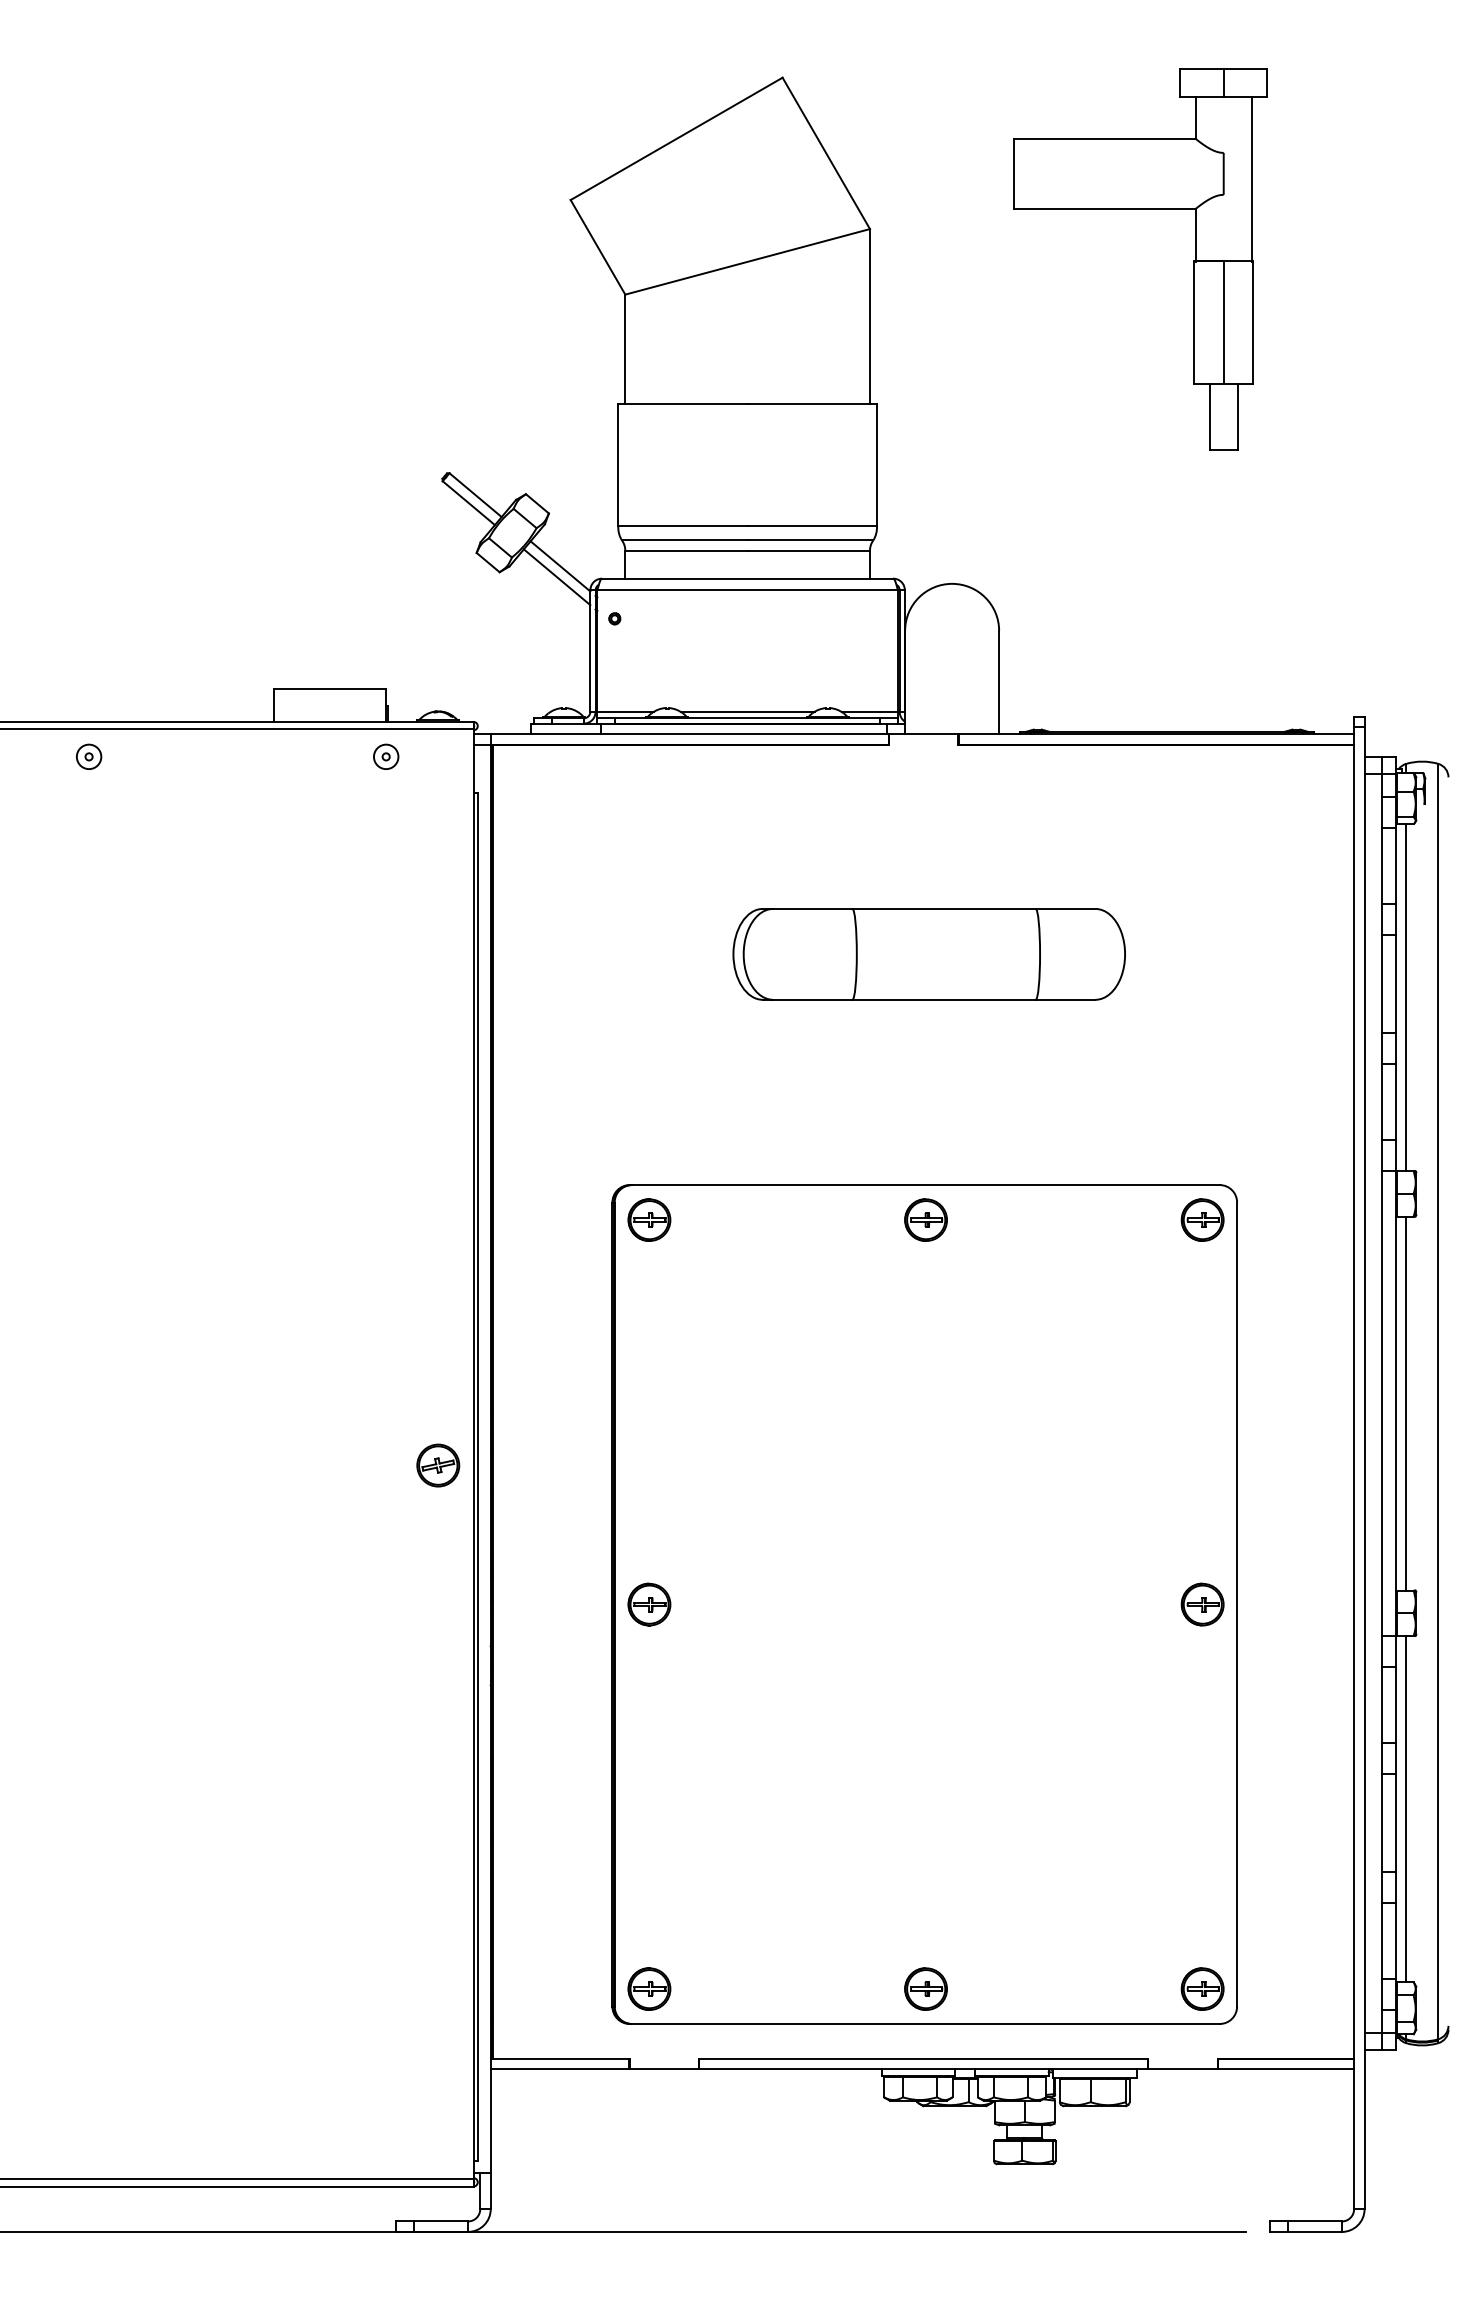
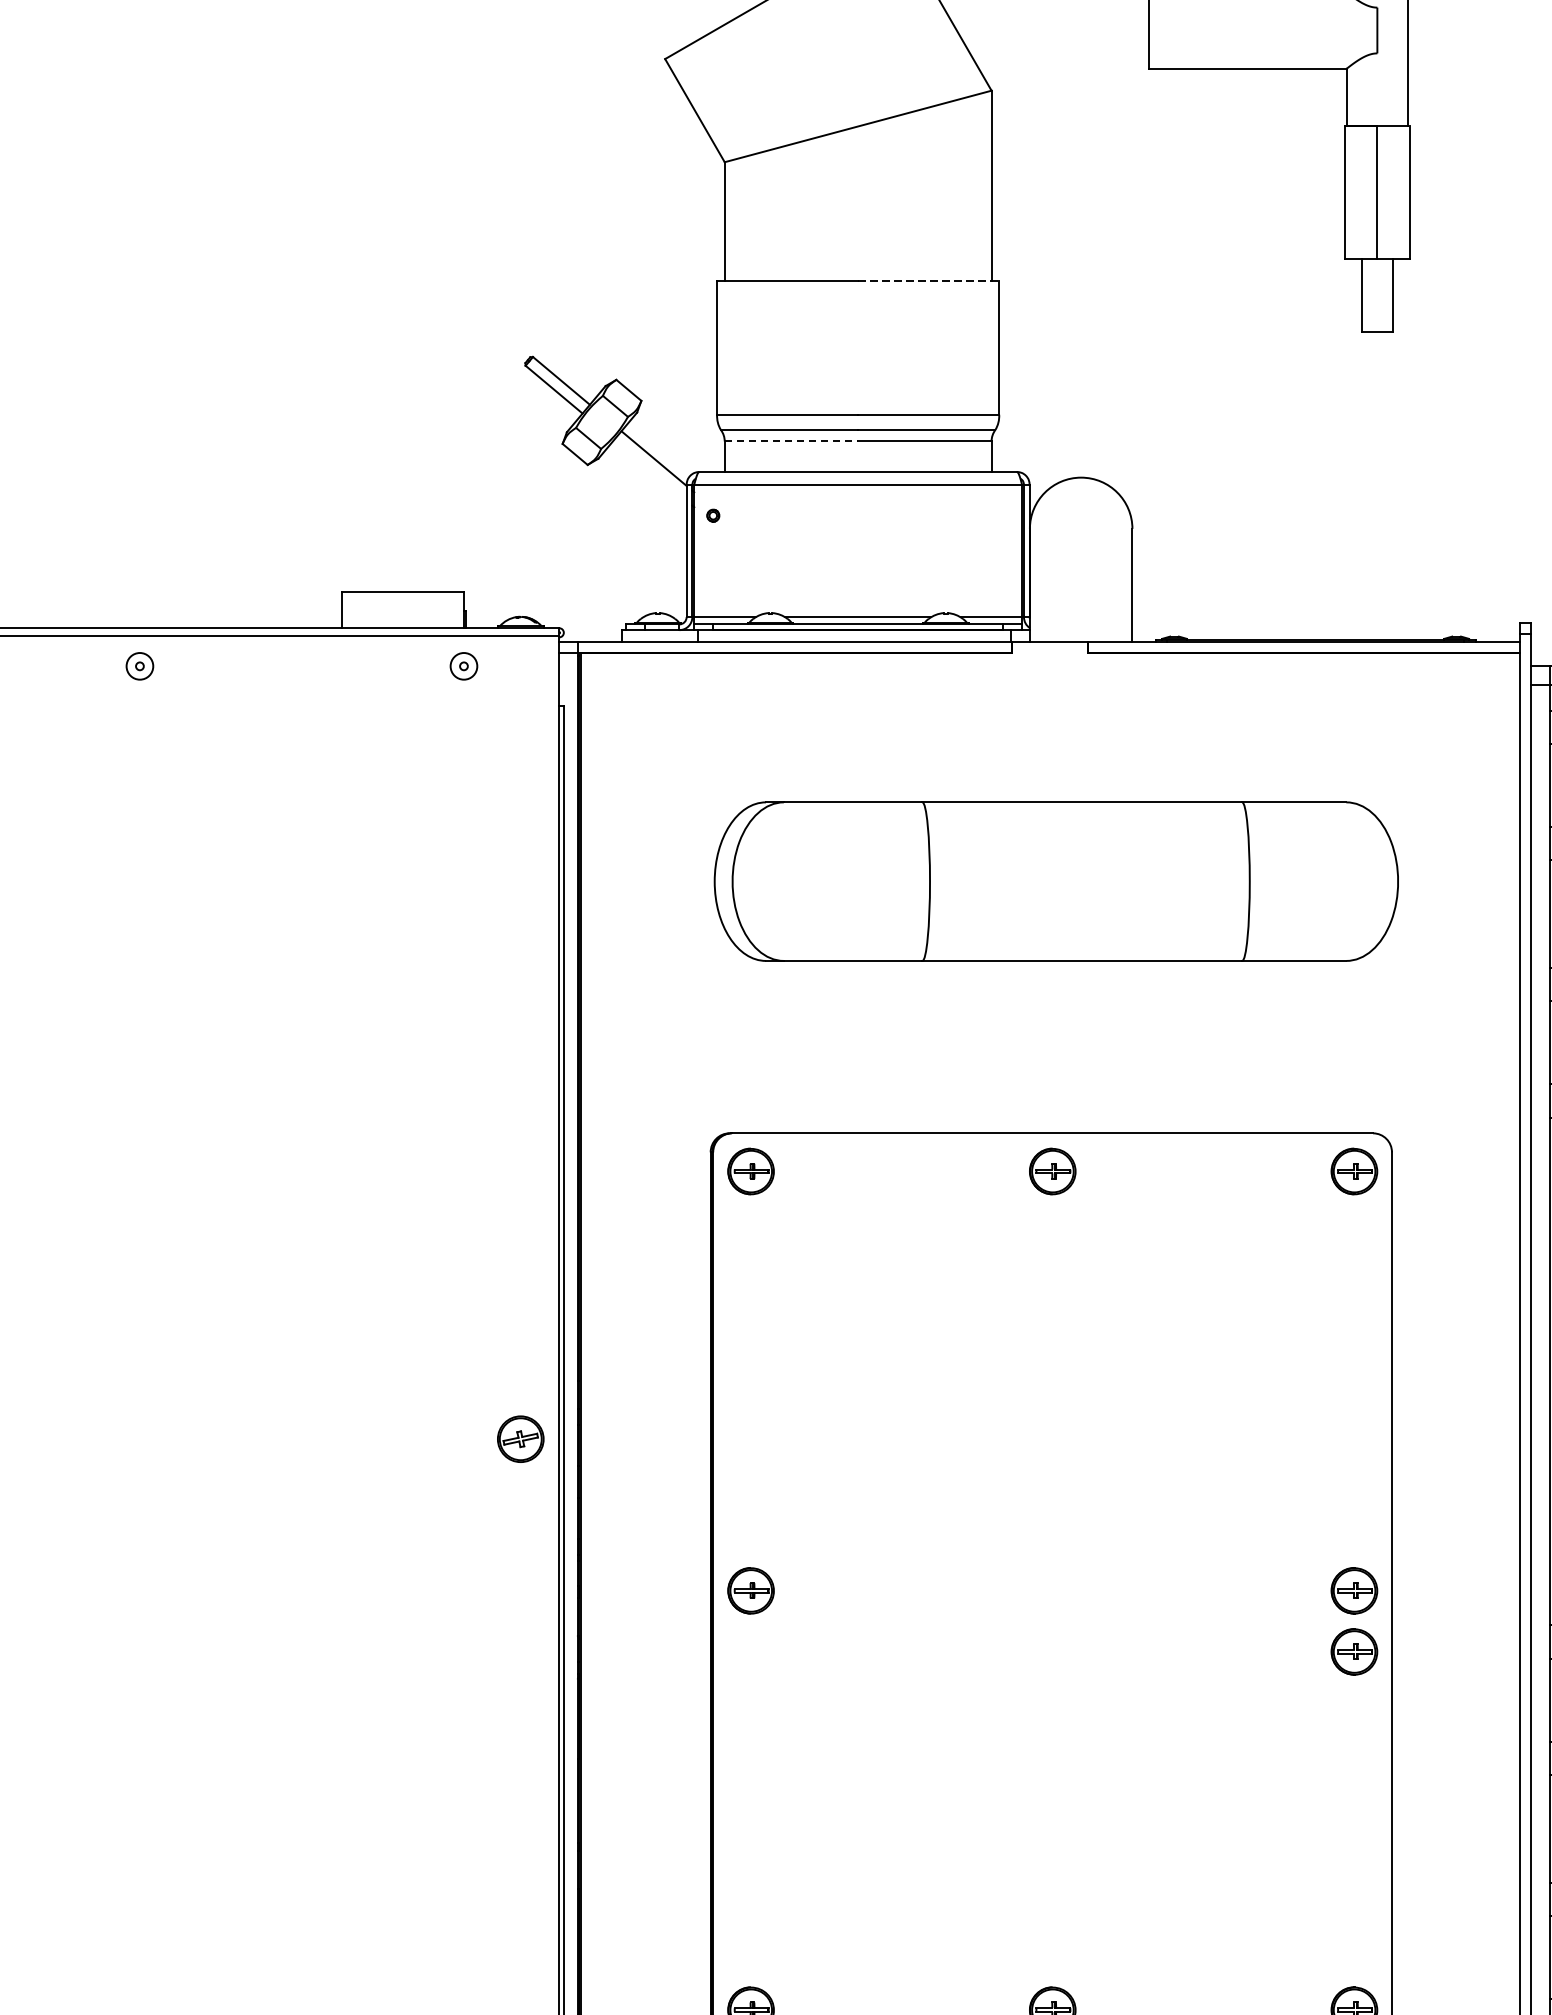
line: (812, 403) -> (928, 280), solid -> dashed
line: (686, 550) -> (791, 441), solid -> dashed
line: (556, 577) -> (649, 470), removed
part: (928, 954) -> (1055, 881), size x1.6
part: (1202, 1660) -> (1354, 1651), added

